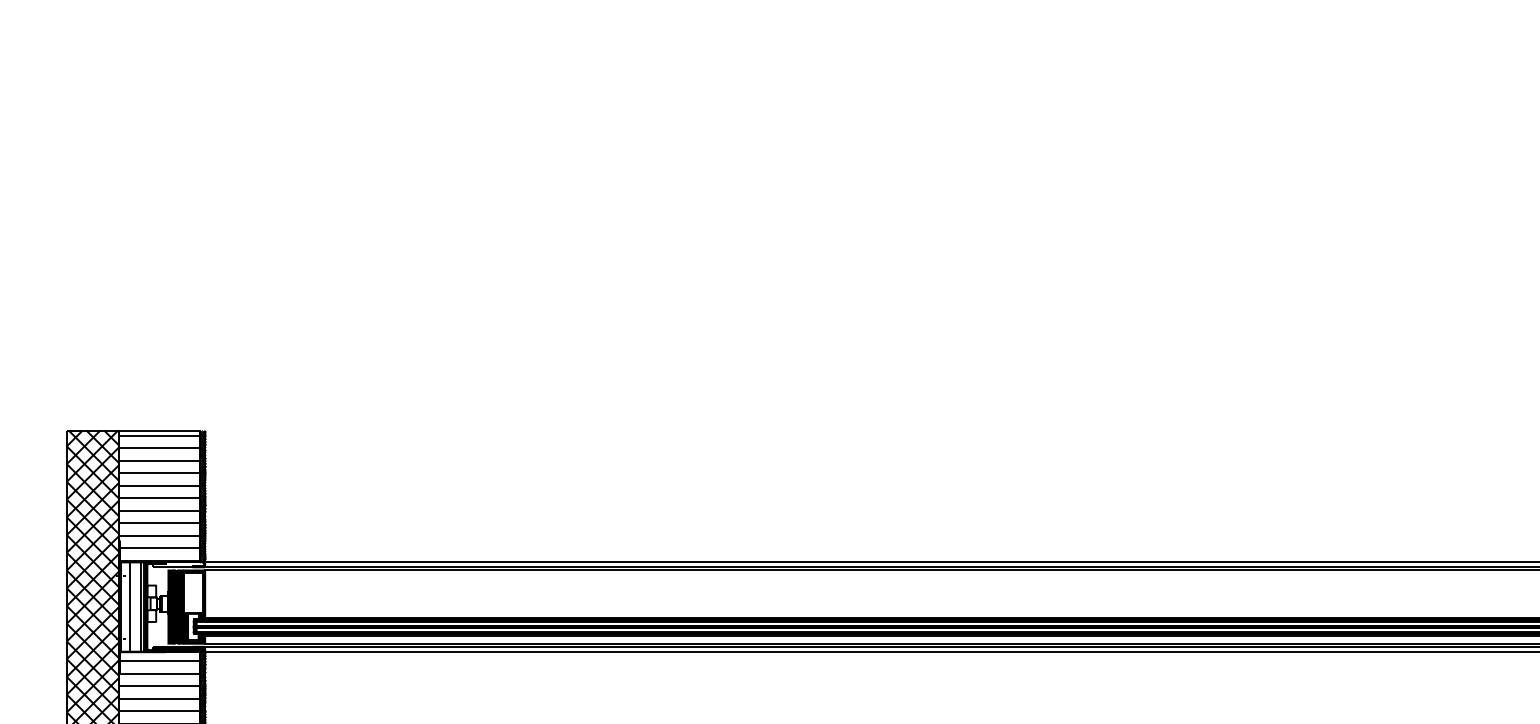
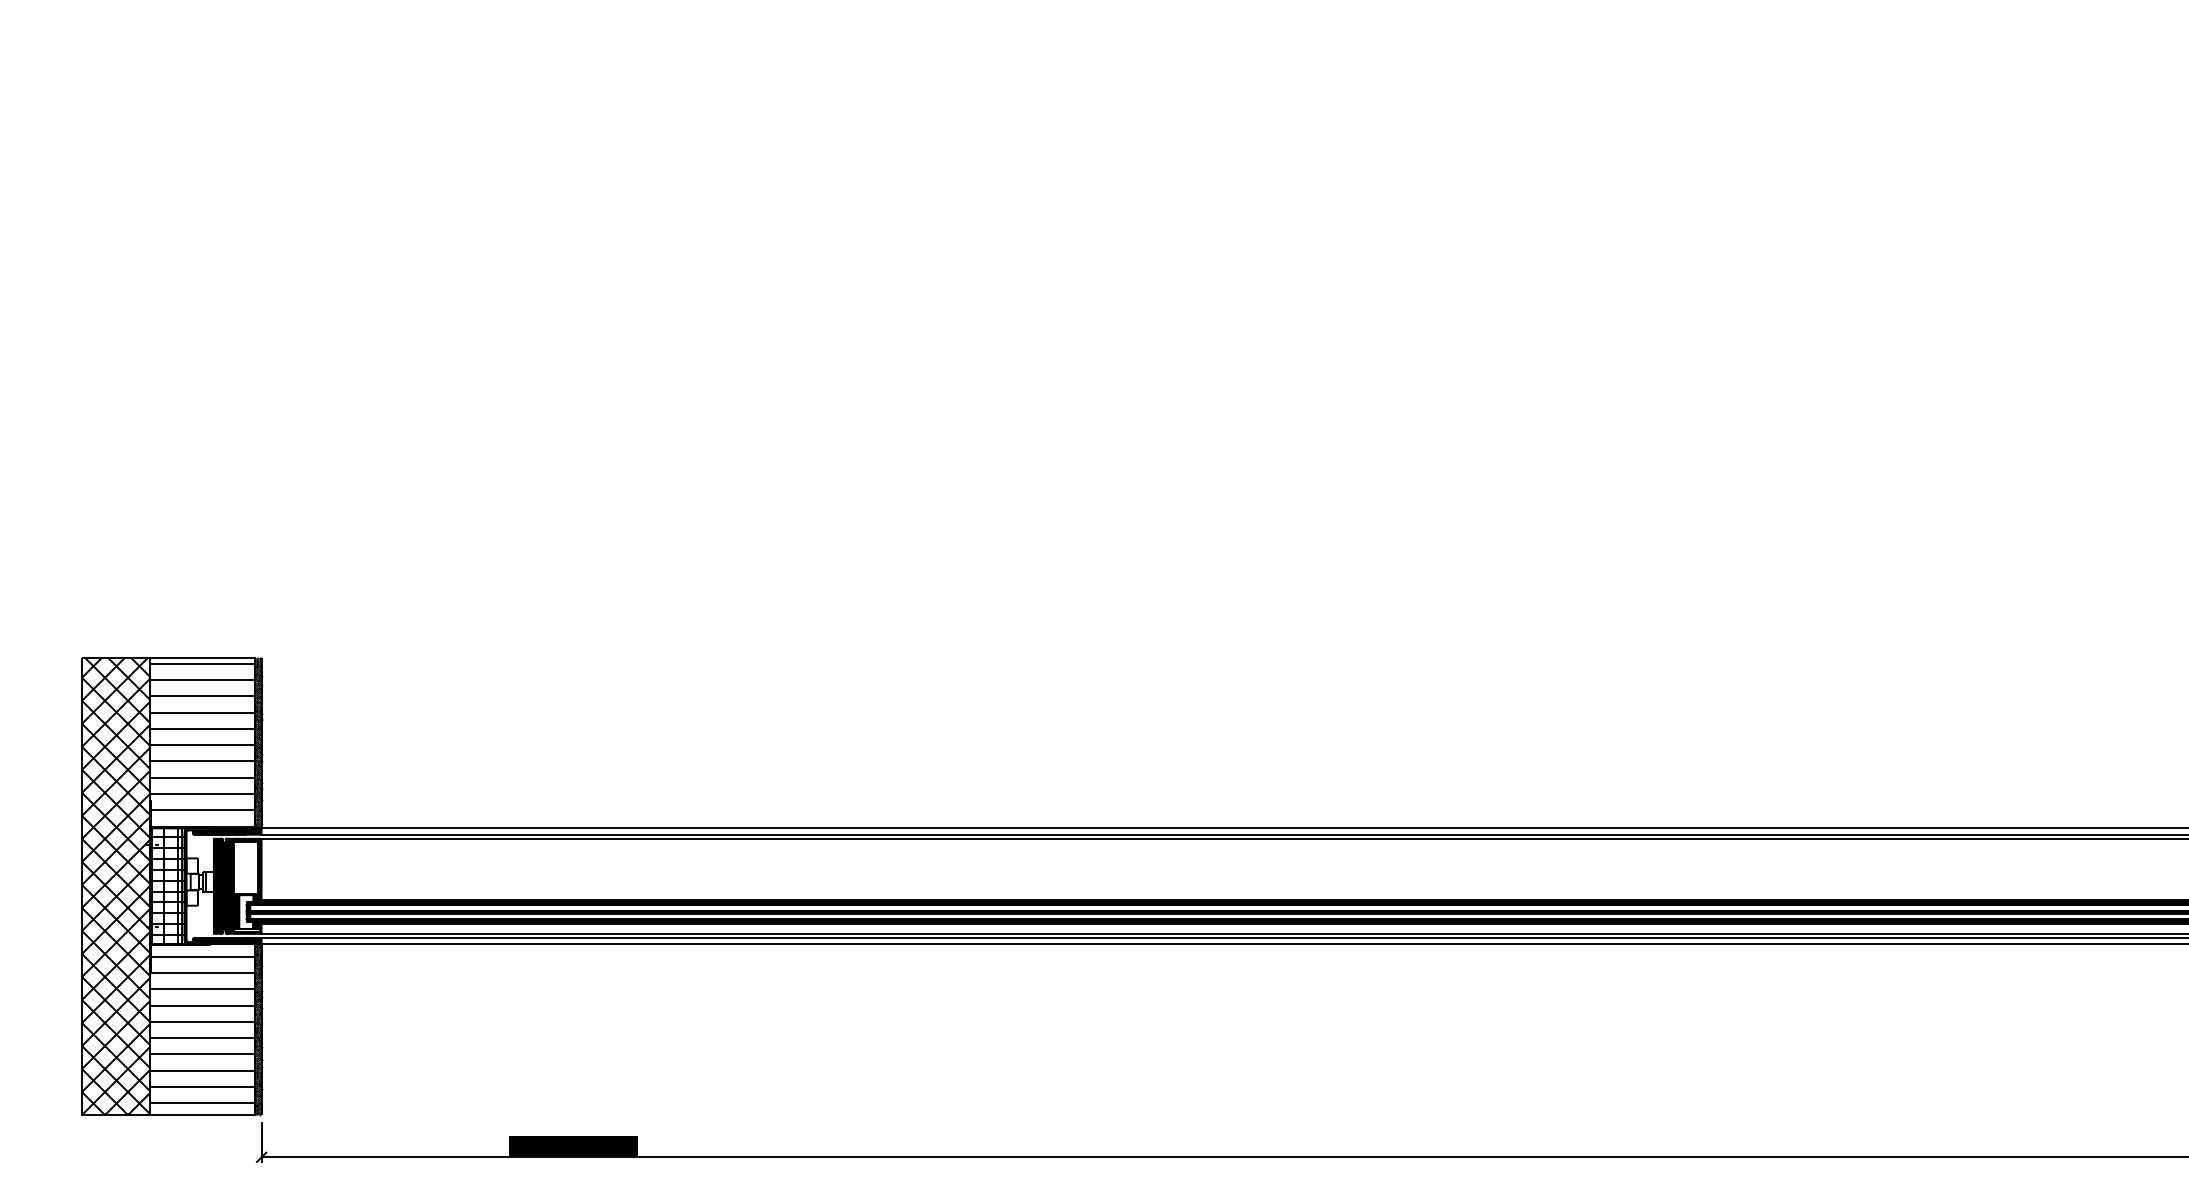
fill: (178, 564) -> (226, 831), added
hatch: (132, 607) -> (167, 886), added

